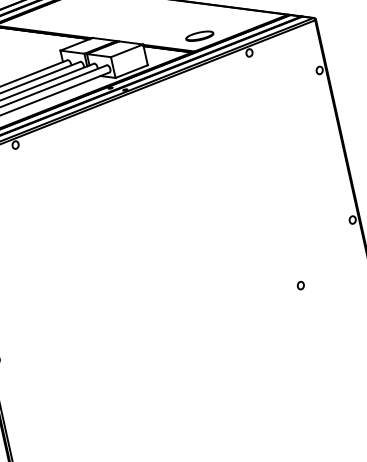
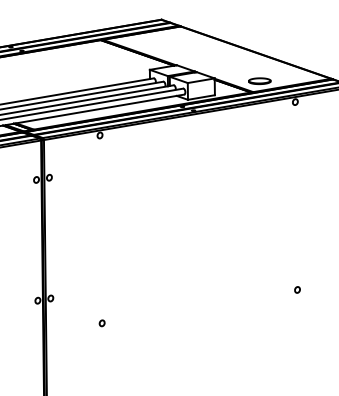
part: (66, 378) -> (101, 323), added

